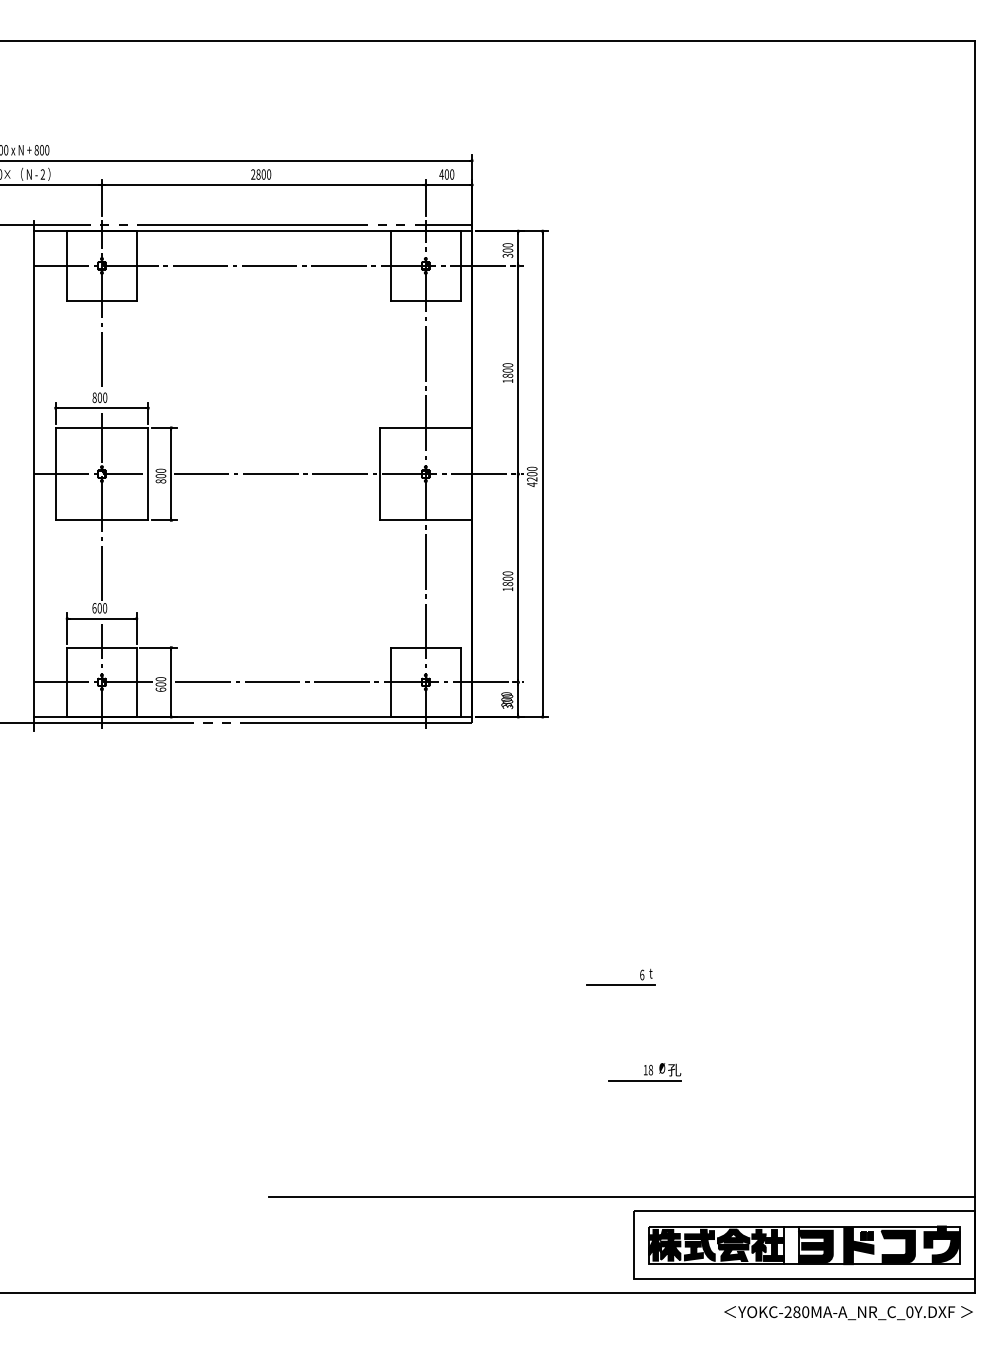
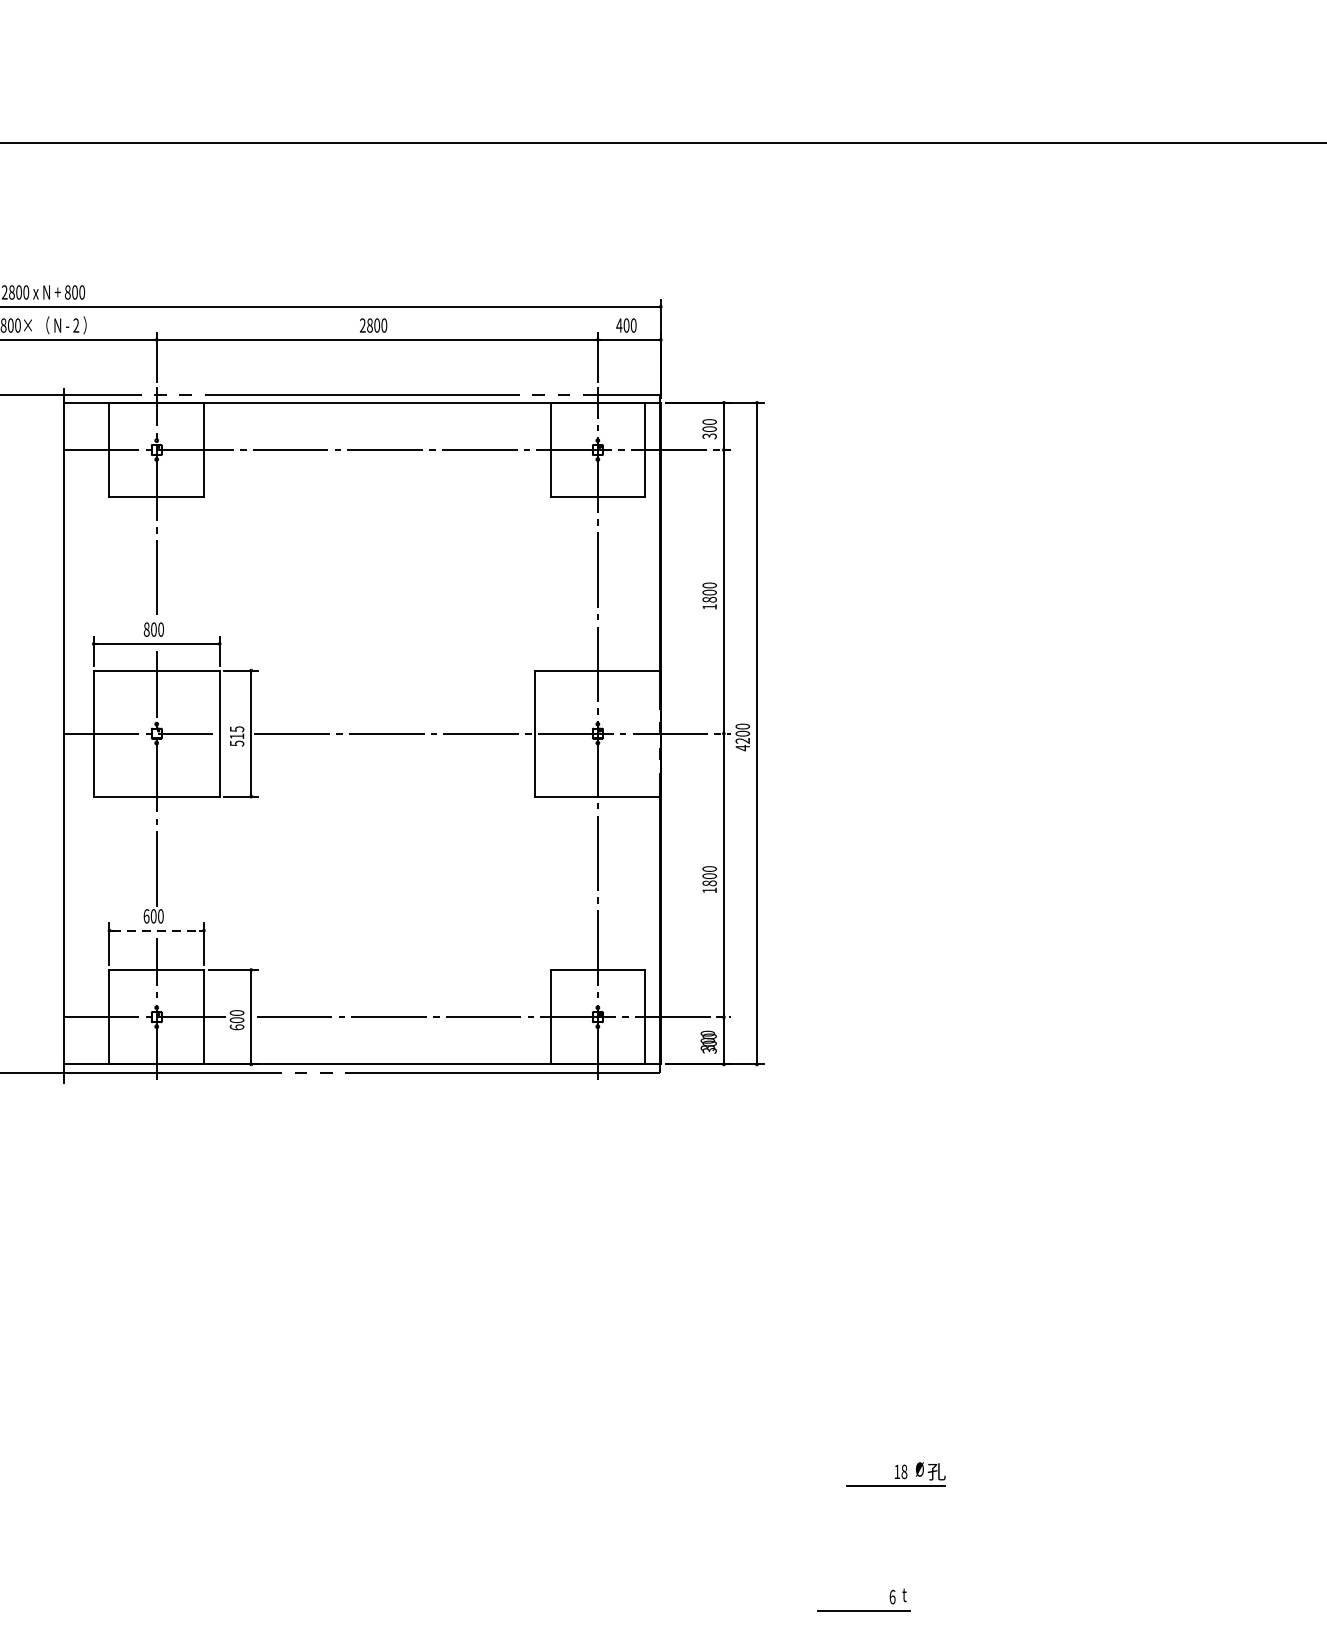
text: (160, 475) -> (236, 735), 800 -> 515
line: (101, 618) -> (156, 930), solid -> dashed
part: (620, 984) -> (863, 1609), moved
part: (644, 1072) -> (895, 1475), moved

